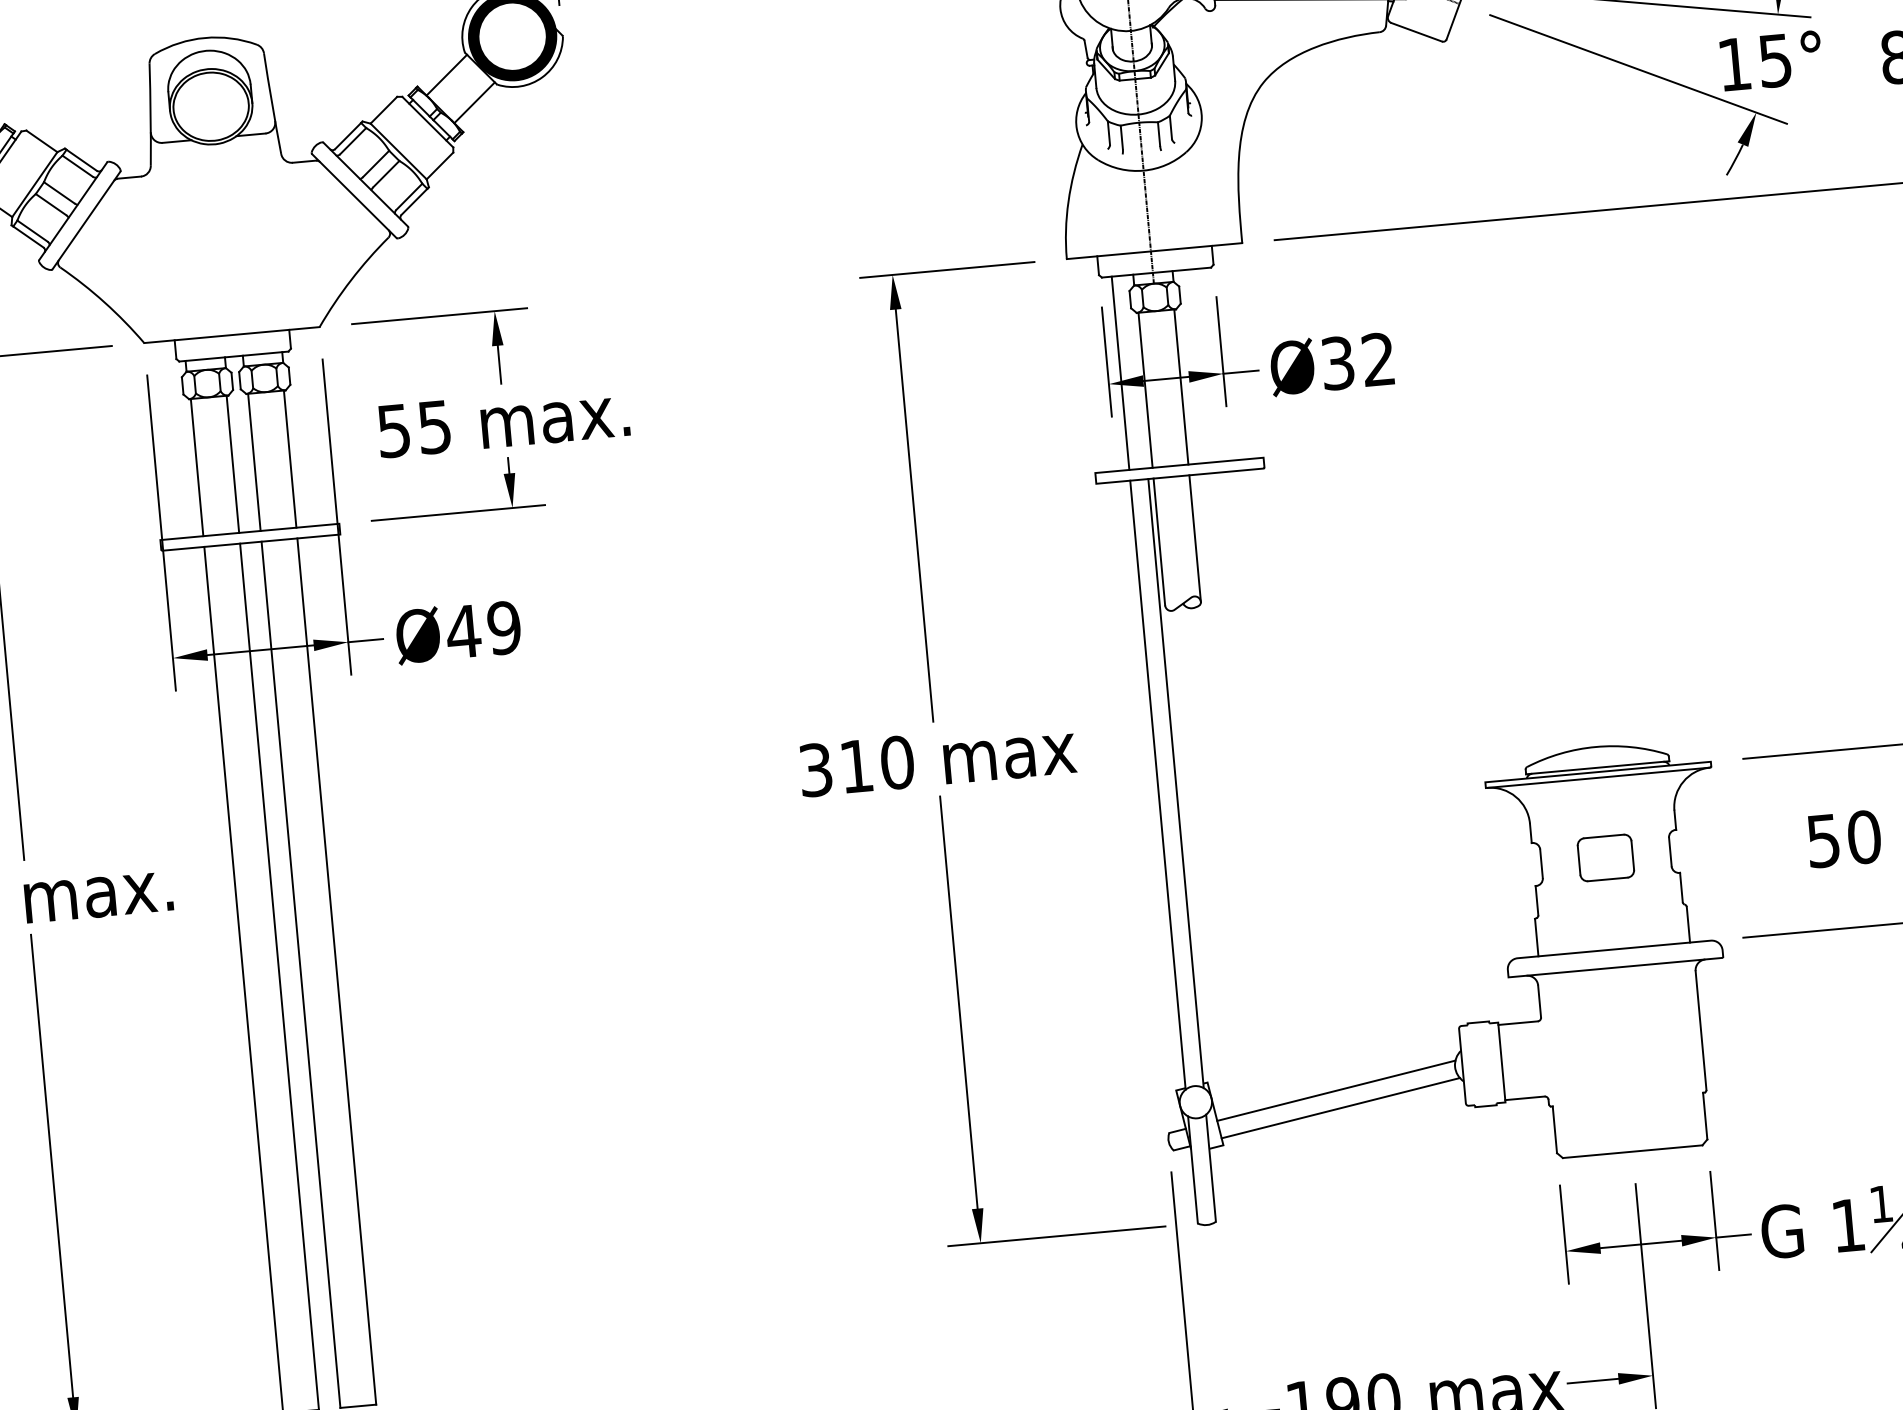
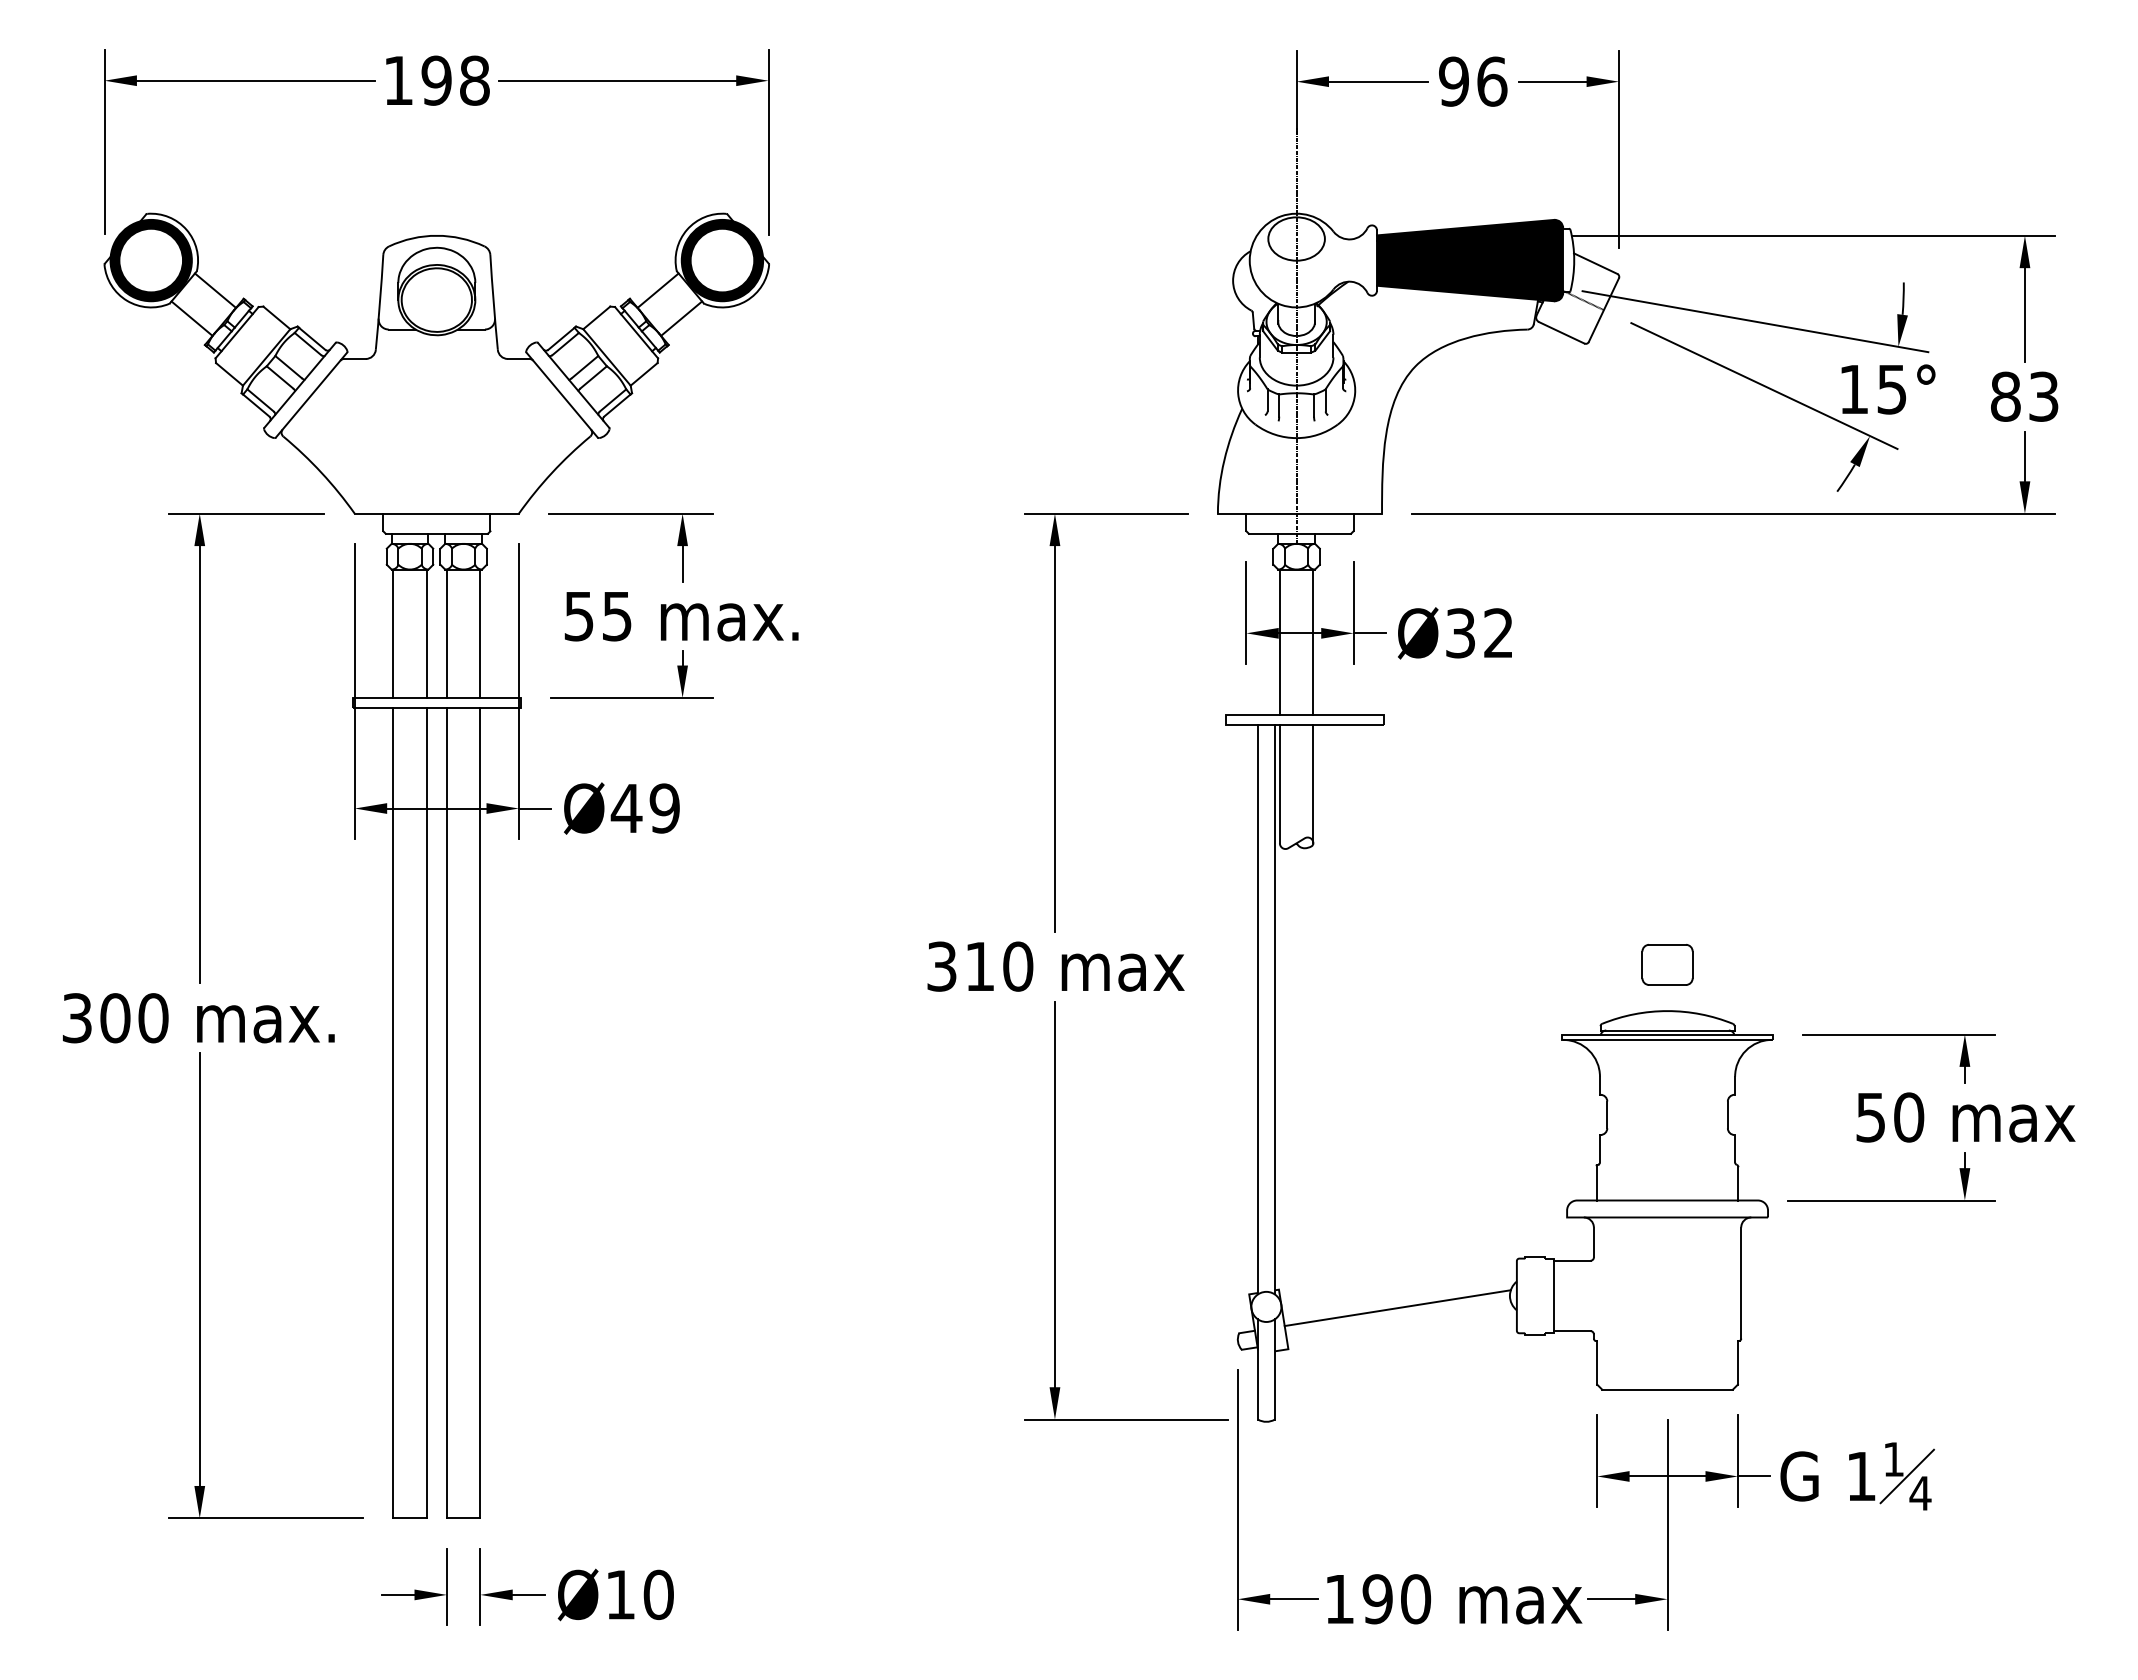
line: (1120, 372) -> (1258, 623), removed
part: (1605, 857) -> (1667, 964), moved
line: (1340, 1107) -> (1400, 1324), removed

